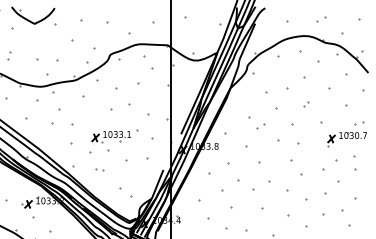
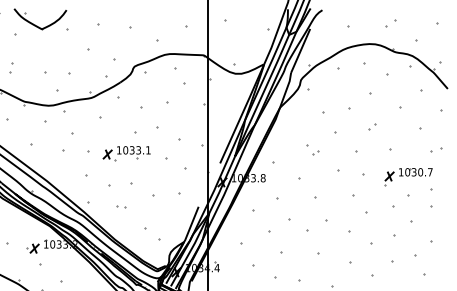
part: (257, 122) -> (312, 149), size x0.62
part: (110, 137) -> (125, 154), moved
part: (346, 139) -> (407, 177), moved

